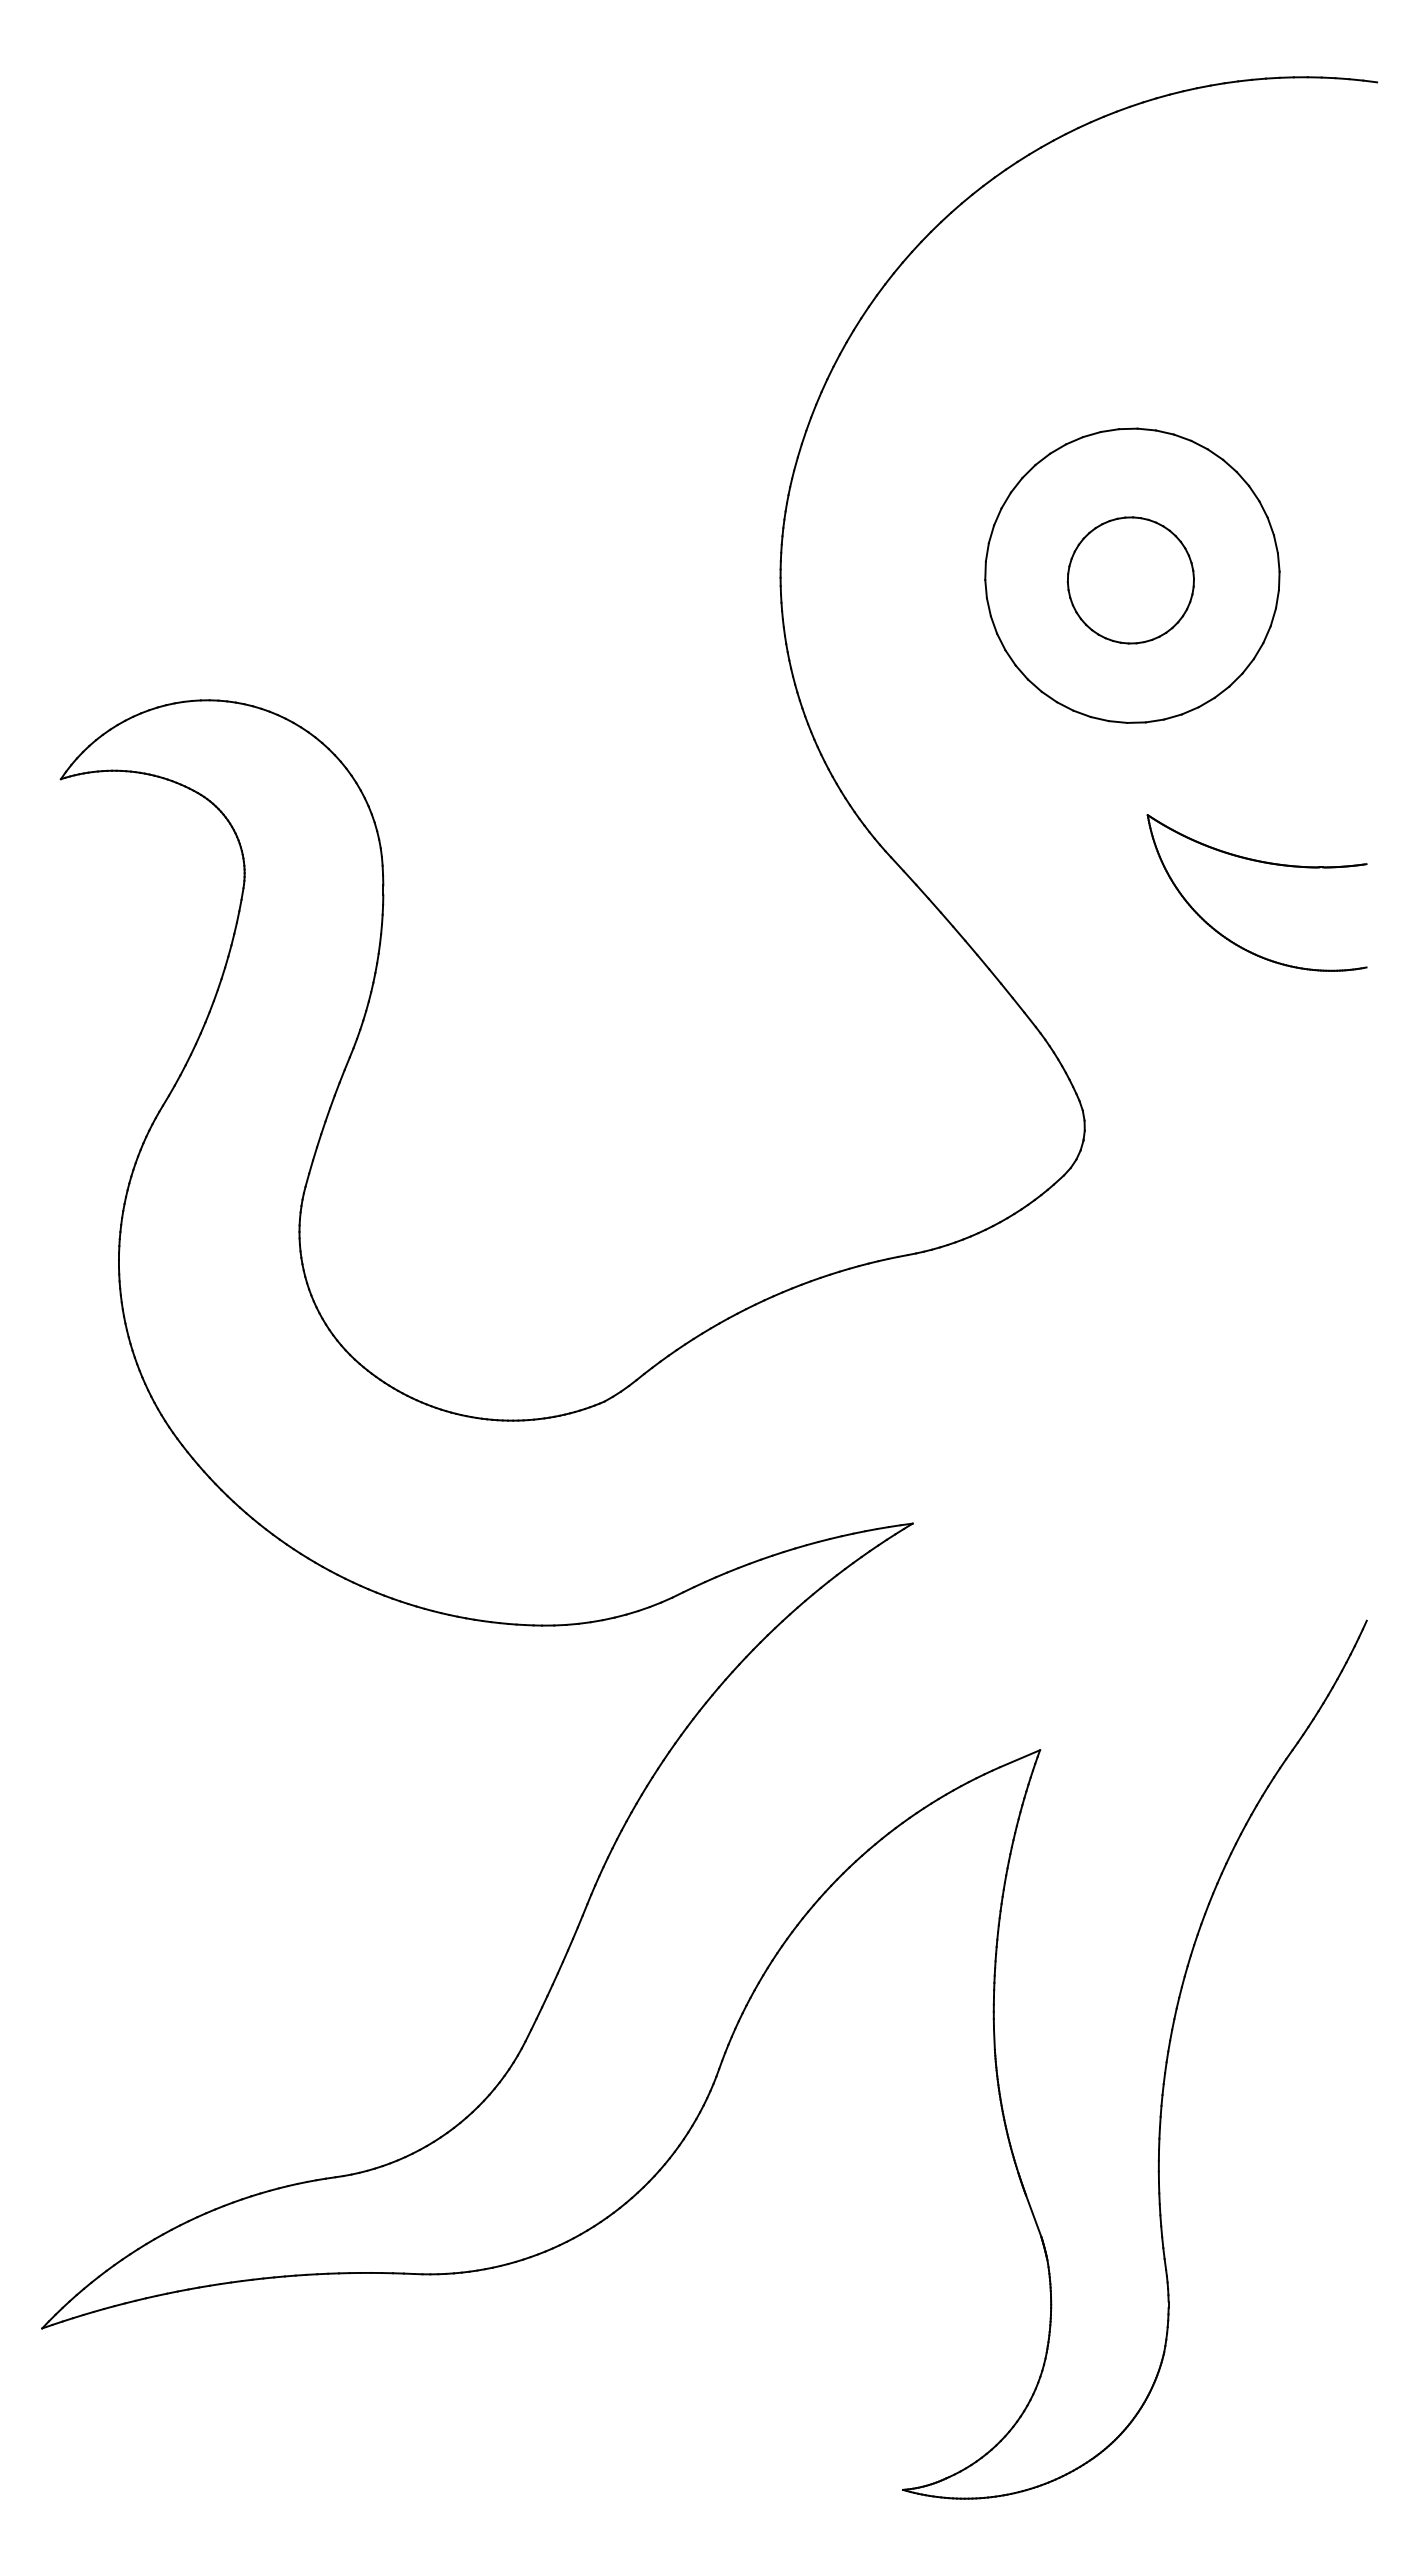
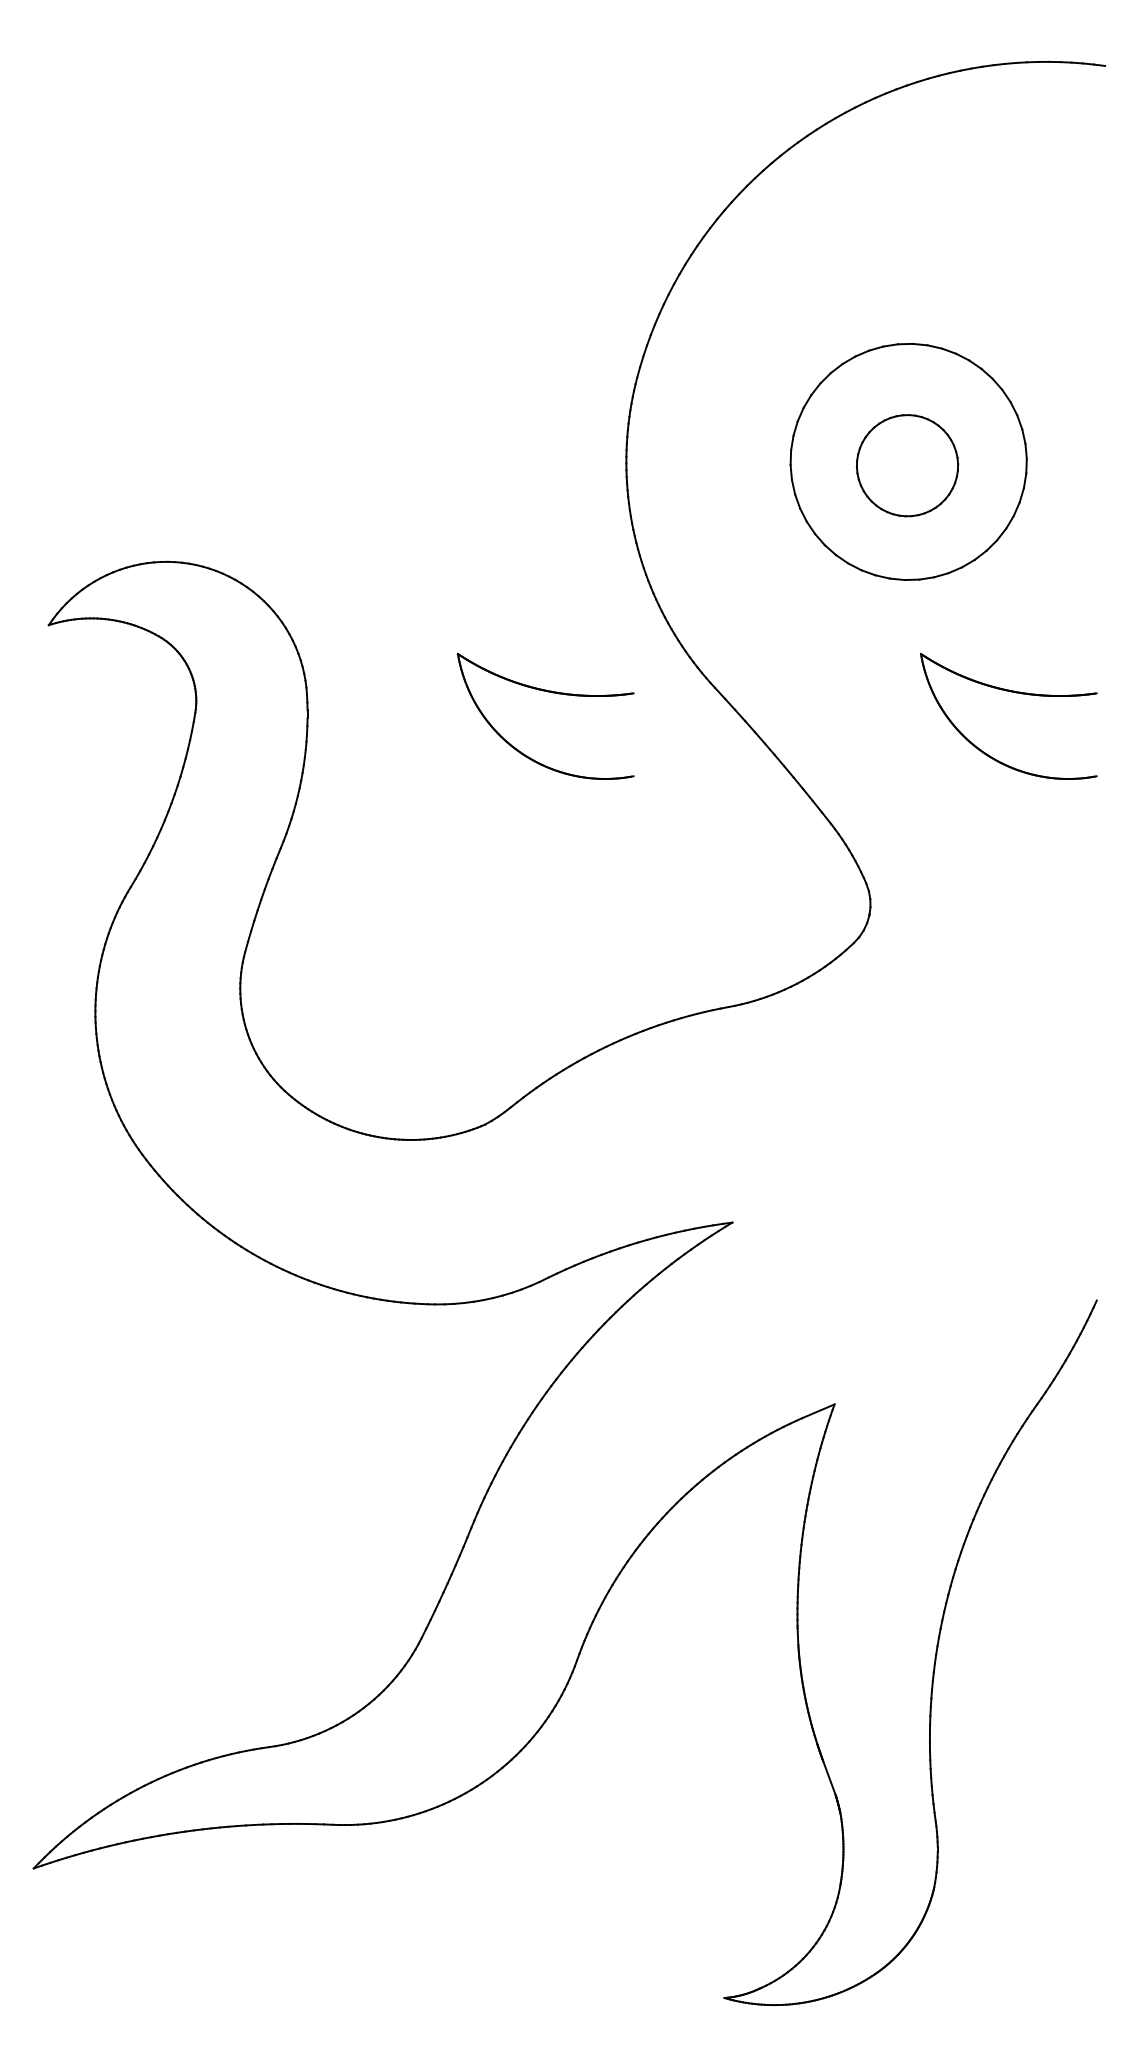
part: (686, 863) -> (550, 692), added

